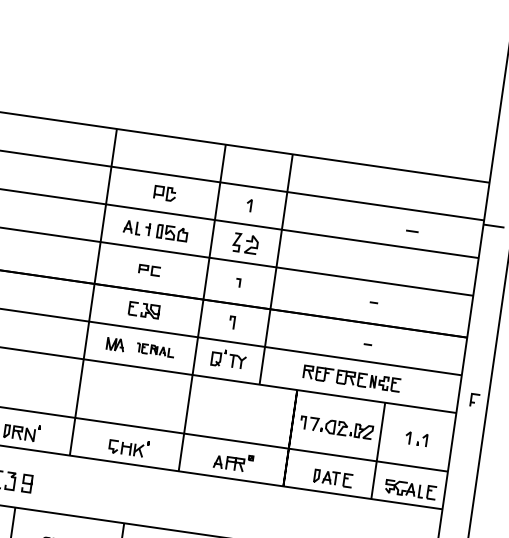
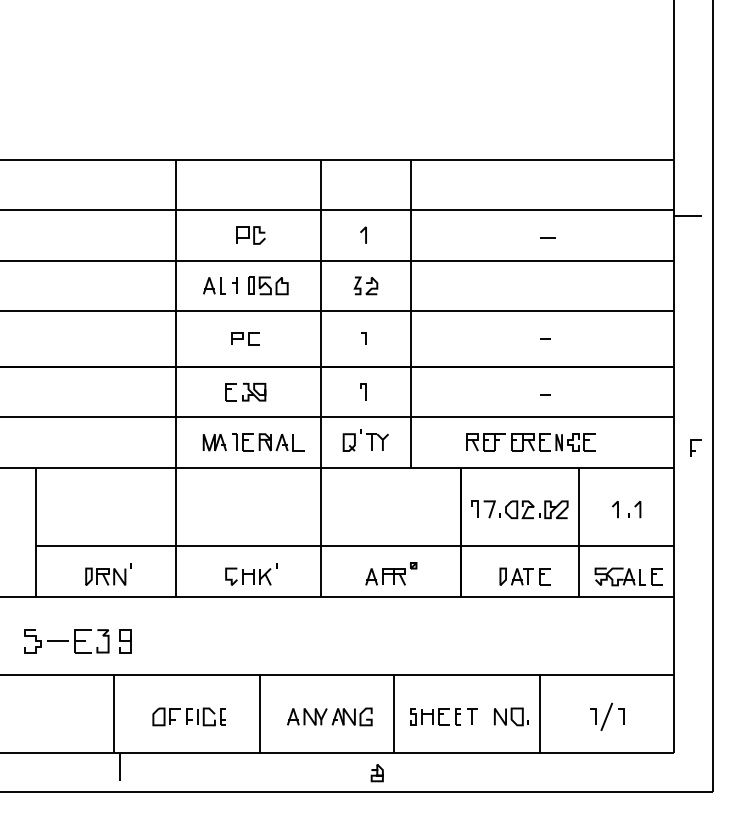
line: (412, 230) -> (547, 237), moved
part: (245, 243) -> (365, 285), size x0.71
part: (155, 350) -> (268, 442), size x1.43

